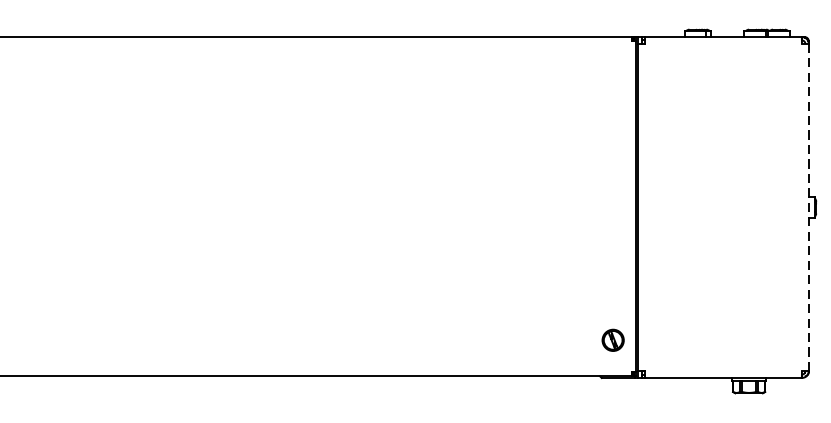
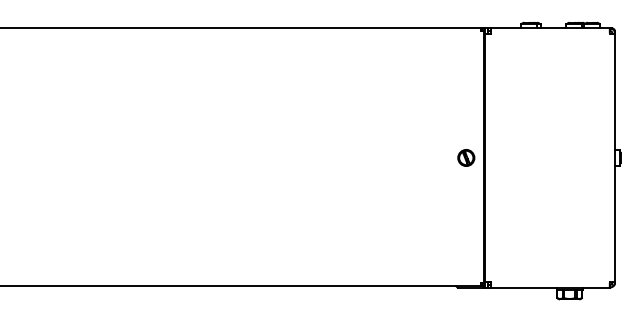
line: (809, 206) -> (615, 157), dashed -> solid
part: (613, 339) -> (466, 157), moved

